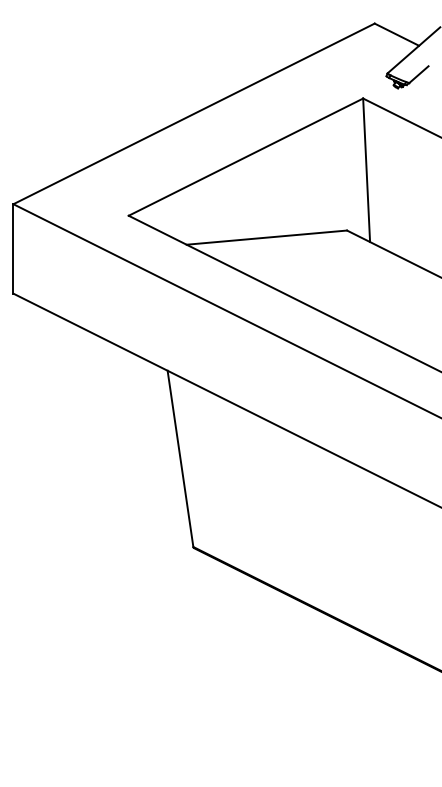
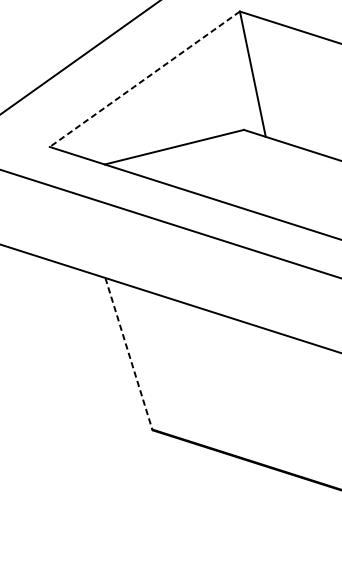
line: (245, 157) -> (144, 79), solid -> dashed
line: (180, 459) -> (128, 354), solid -> dashed

